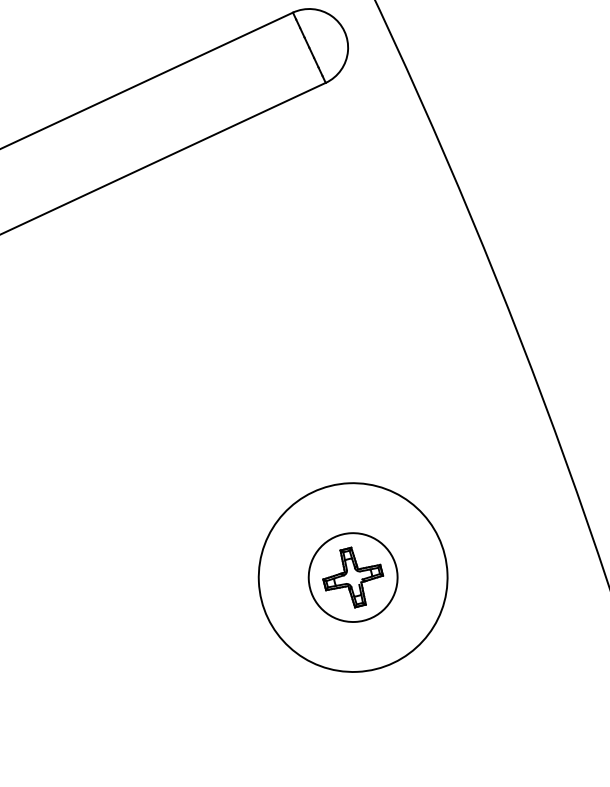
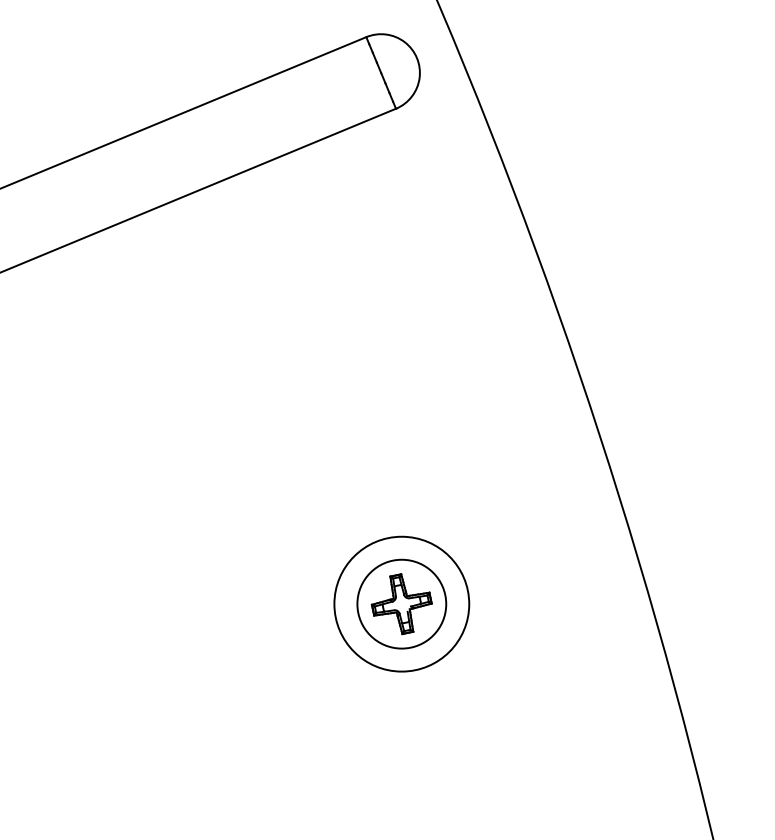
circle: (352, 576) -> (401, 603), size x0.71

